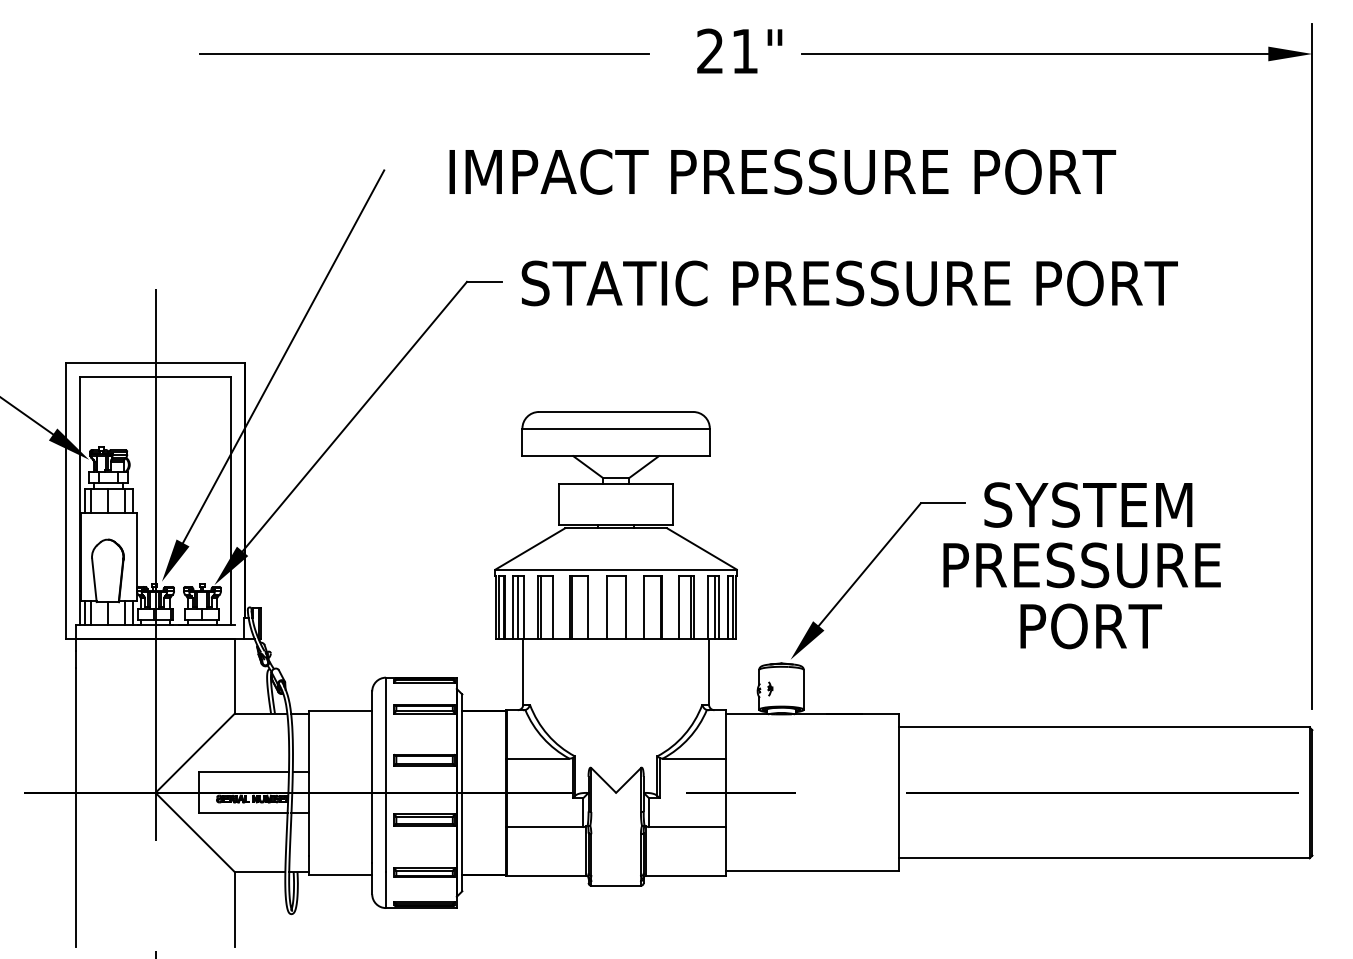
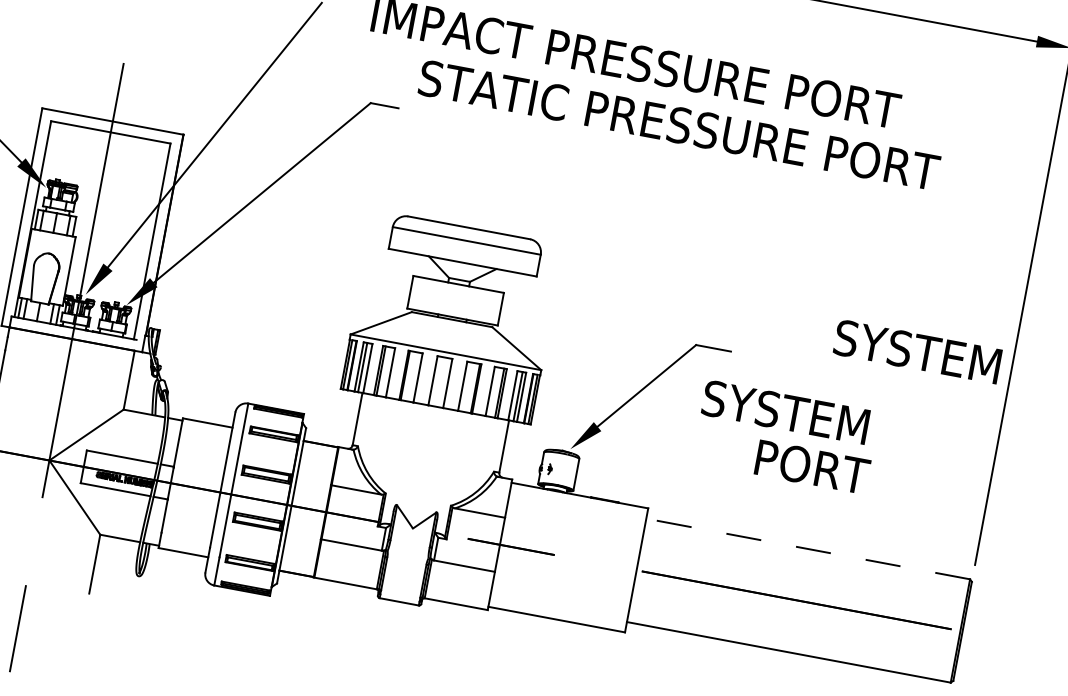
text: (849, 283) -> (679, 125), moved
text: (1088, 504) -> (917, 351), moved
text: (1080, 565) -> (813, 417), PRESSURE -> SYSTEM
line: (1104, 727) -> (808, 549), solid -> dashed

